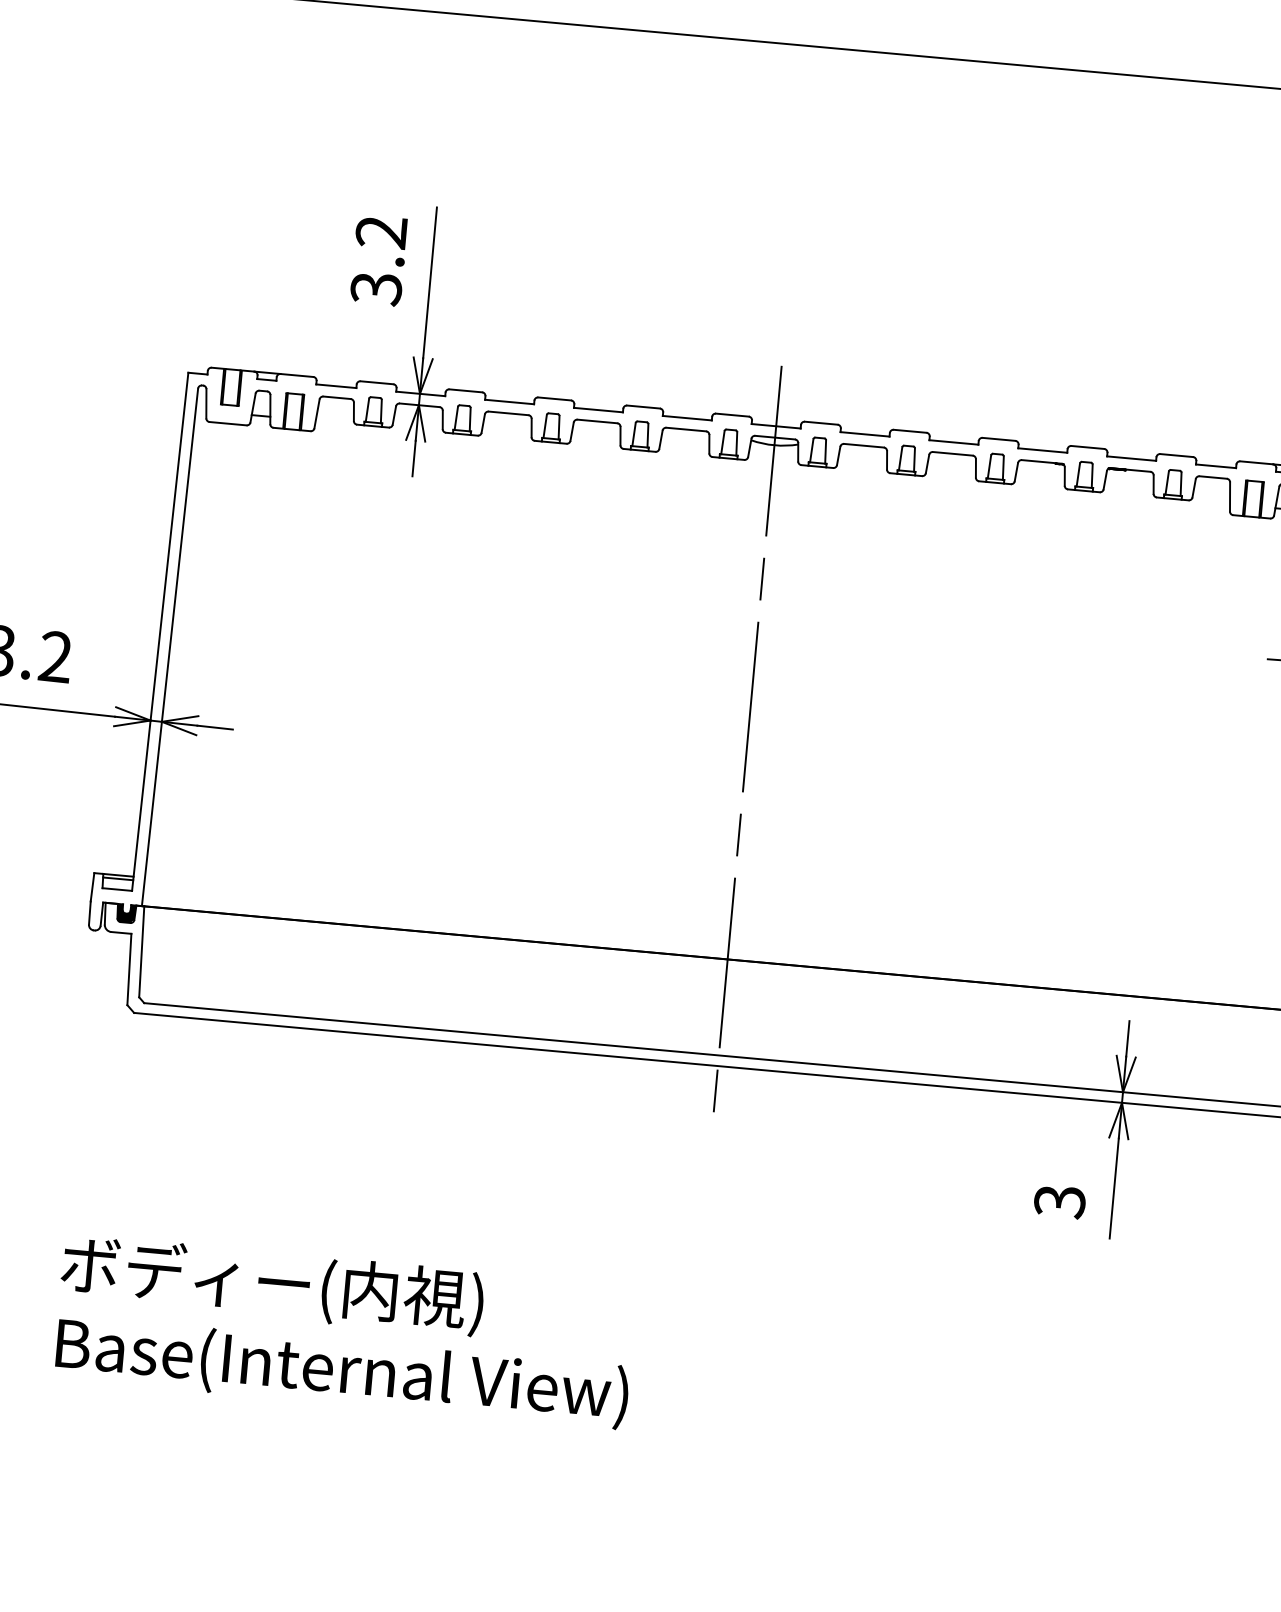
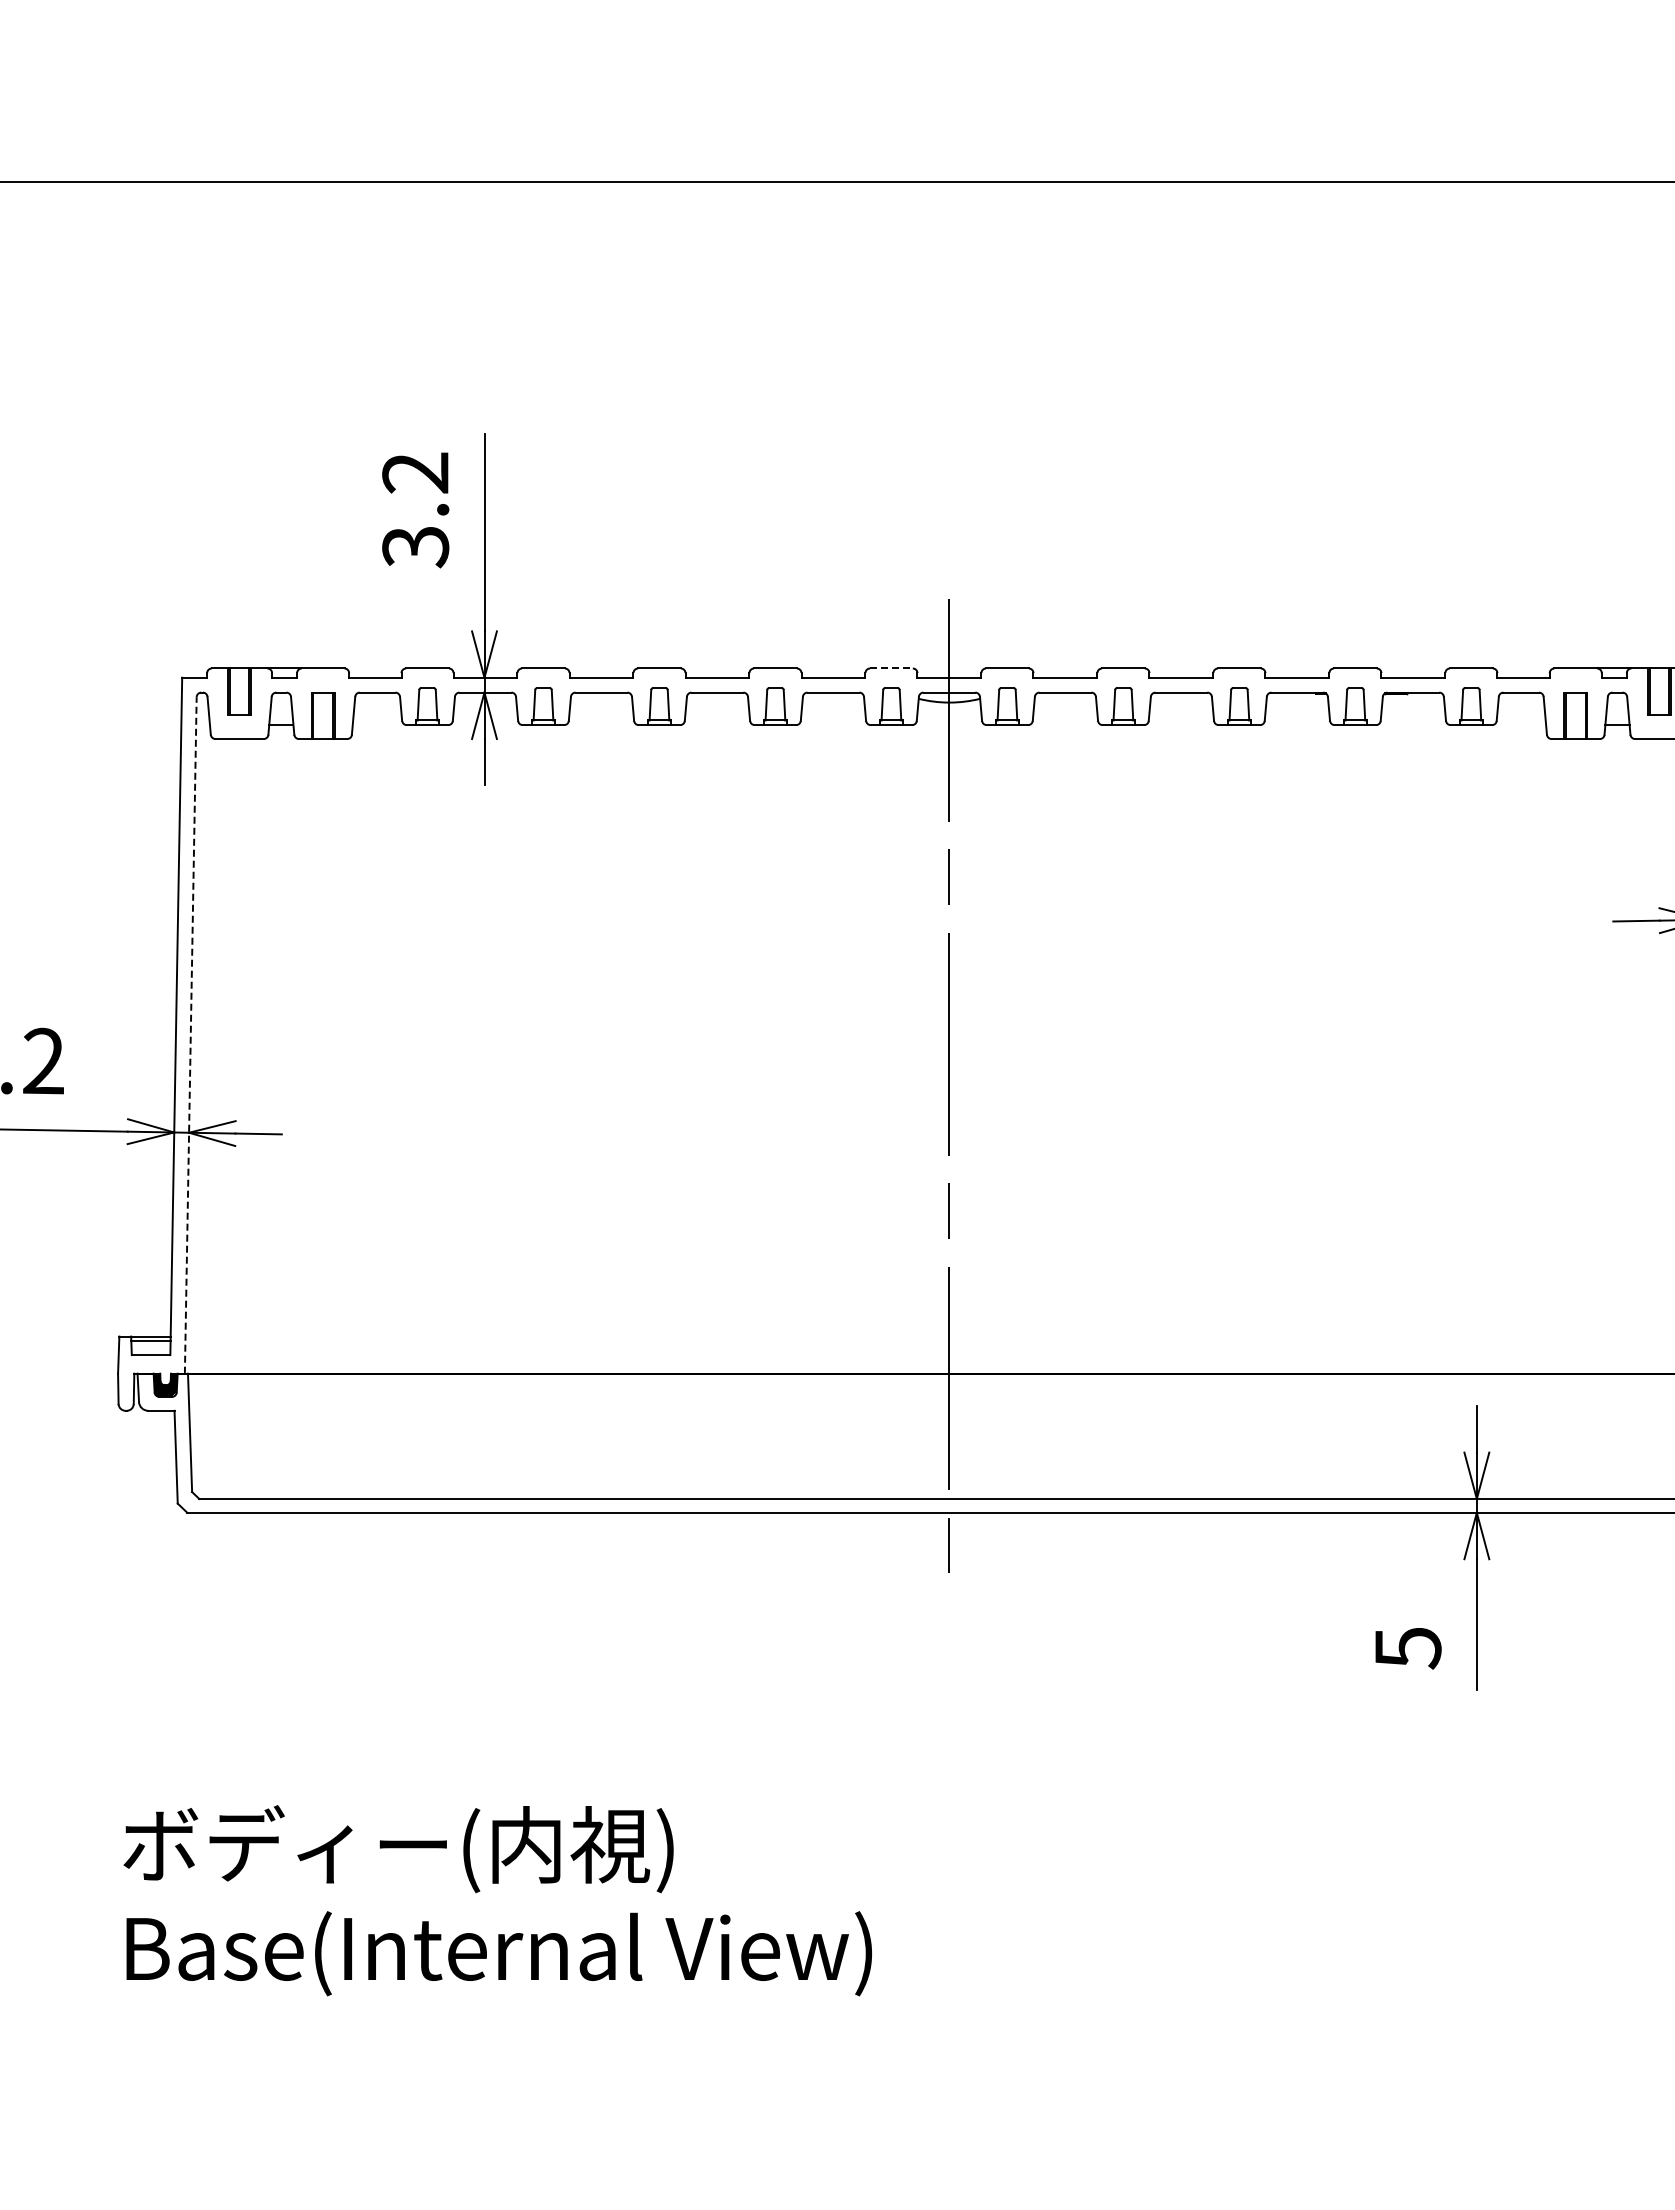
line: (732, 415) -> (891, 668), solid -> dashed
line: (169, 646) -> (190, 1034), solid -> dashed
text: (1059, 1201) -> (1407, 1648), 3 -> 5

